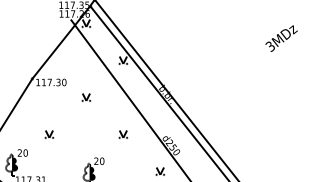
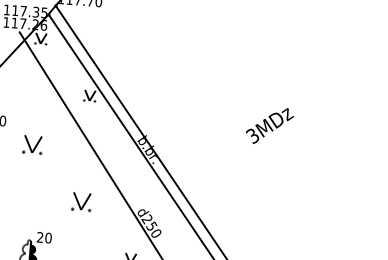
text: (281, 38) -> (269, 125), moved
part: (86, 97) -> (33, 144), size x1.6
part: (123, 134) -> (82, 202), size x1.6

